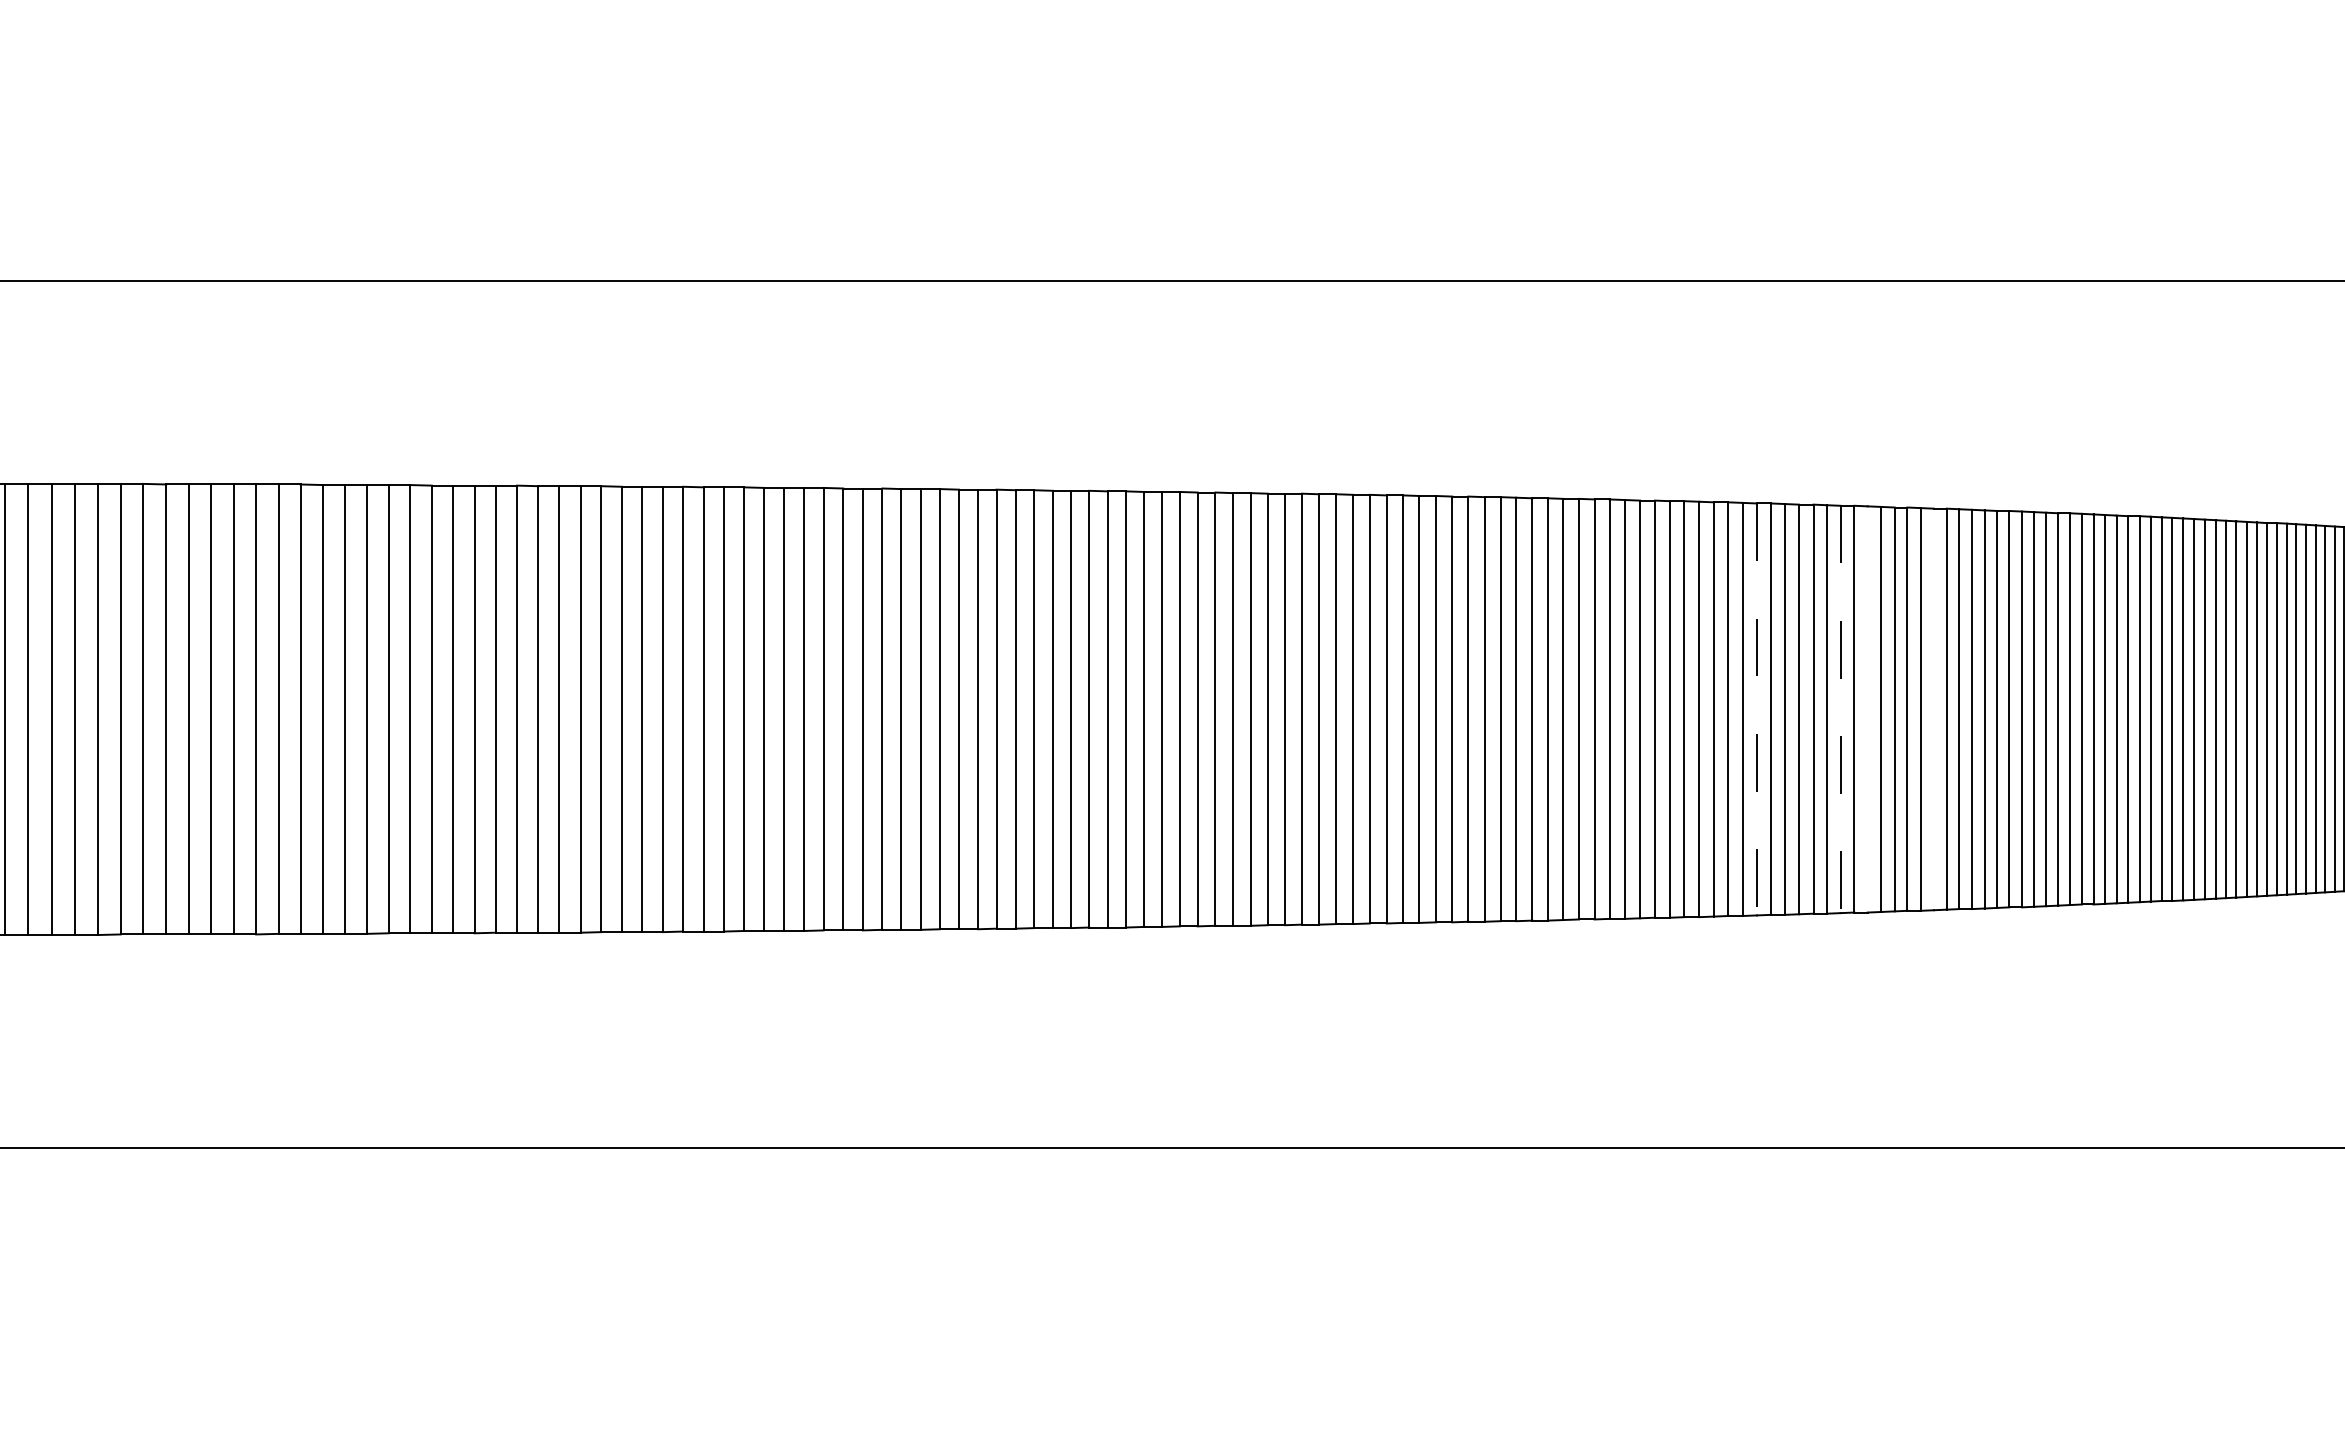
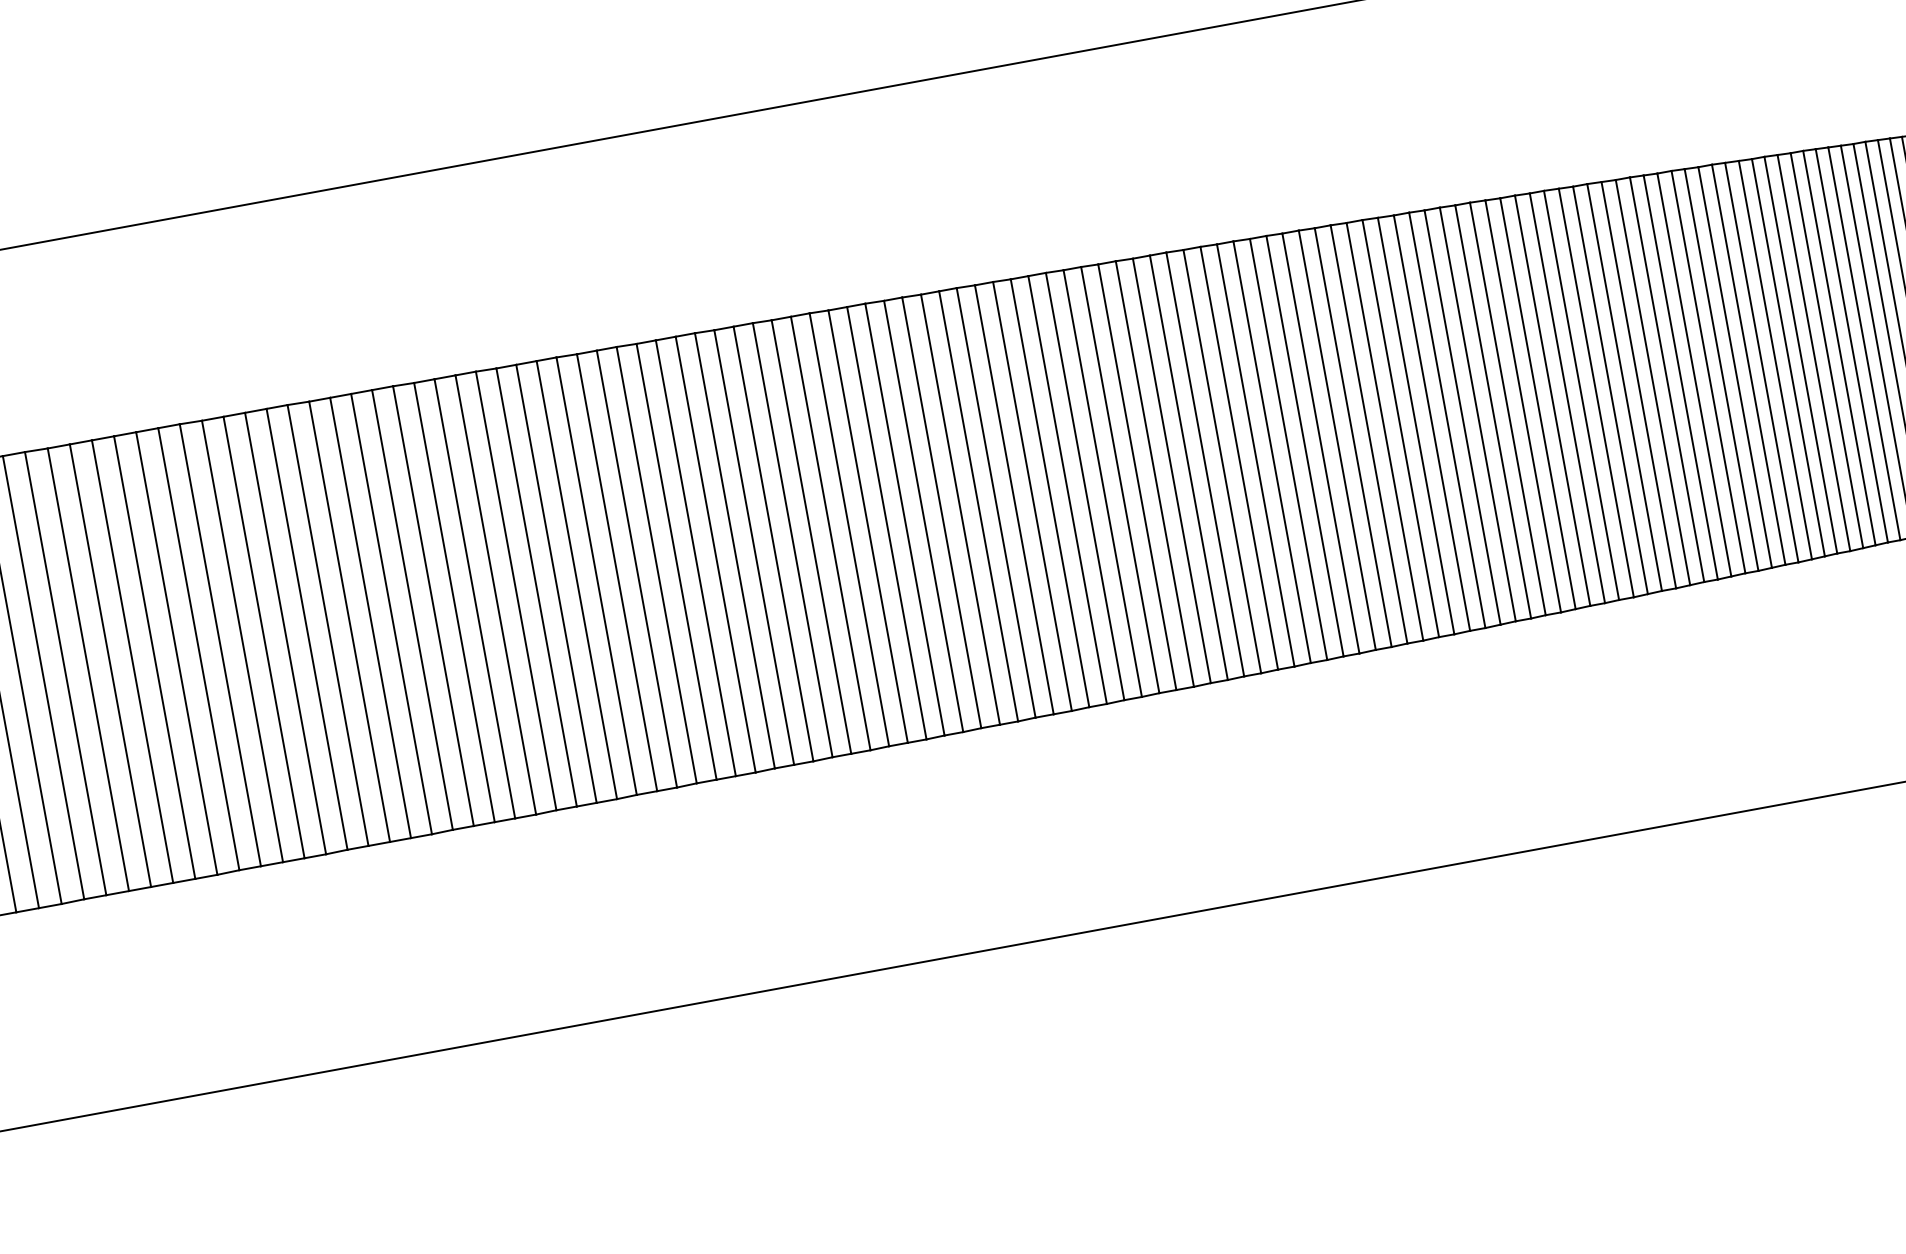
line: (1757, 709) -> (1653, 382), dashed -> solid
line: (1840, 709) -> (1735, 367), dashed -> solid
line: (1867, 709) -> (1761, 362), added
line: (1933, 709) -> (1826, 350), added

